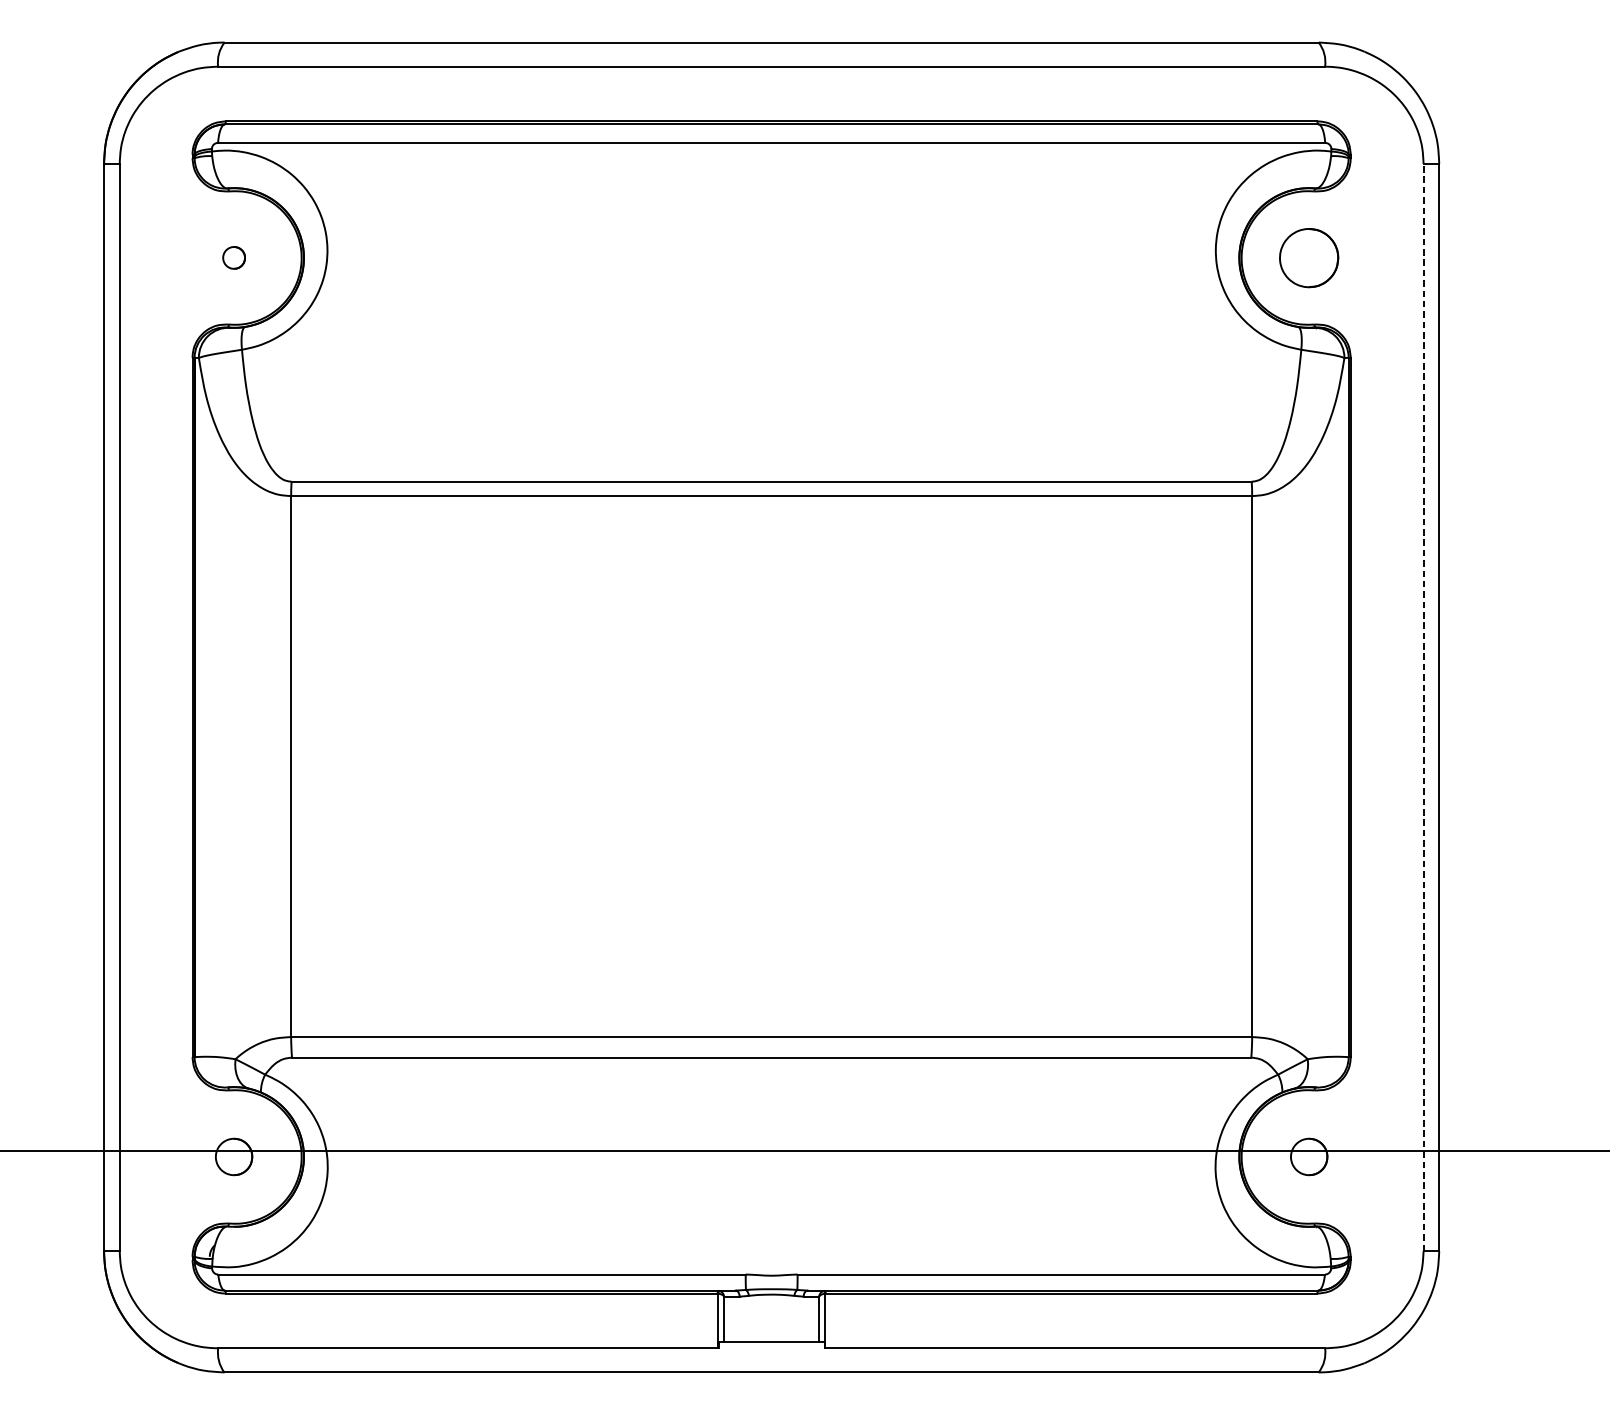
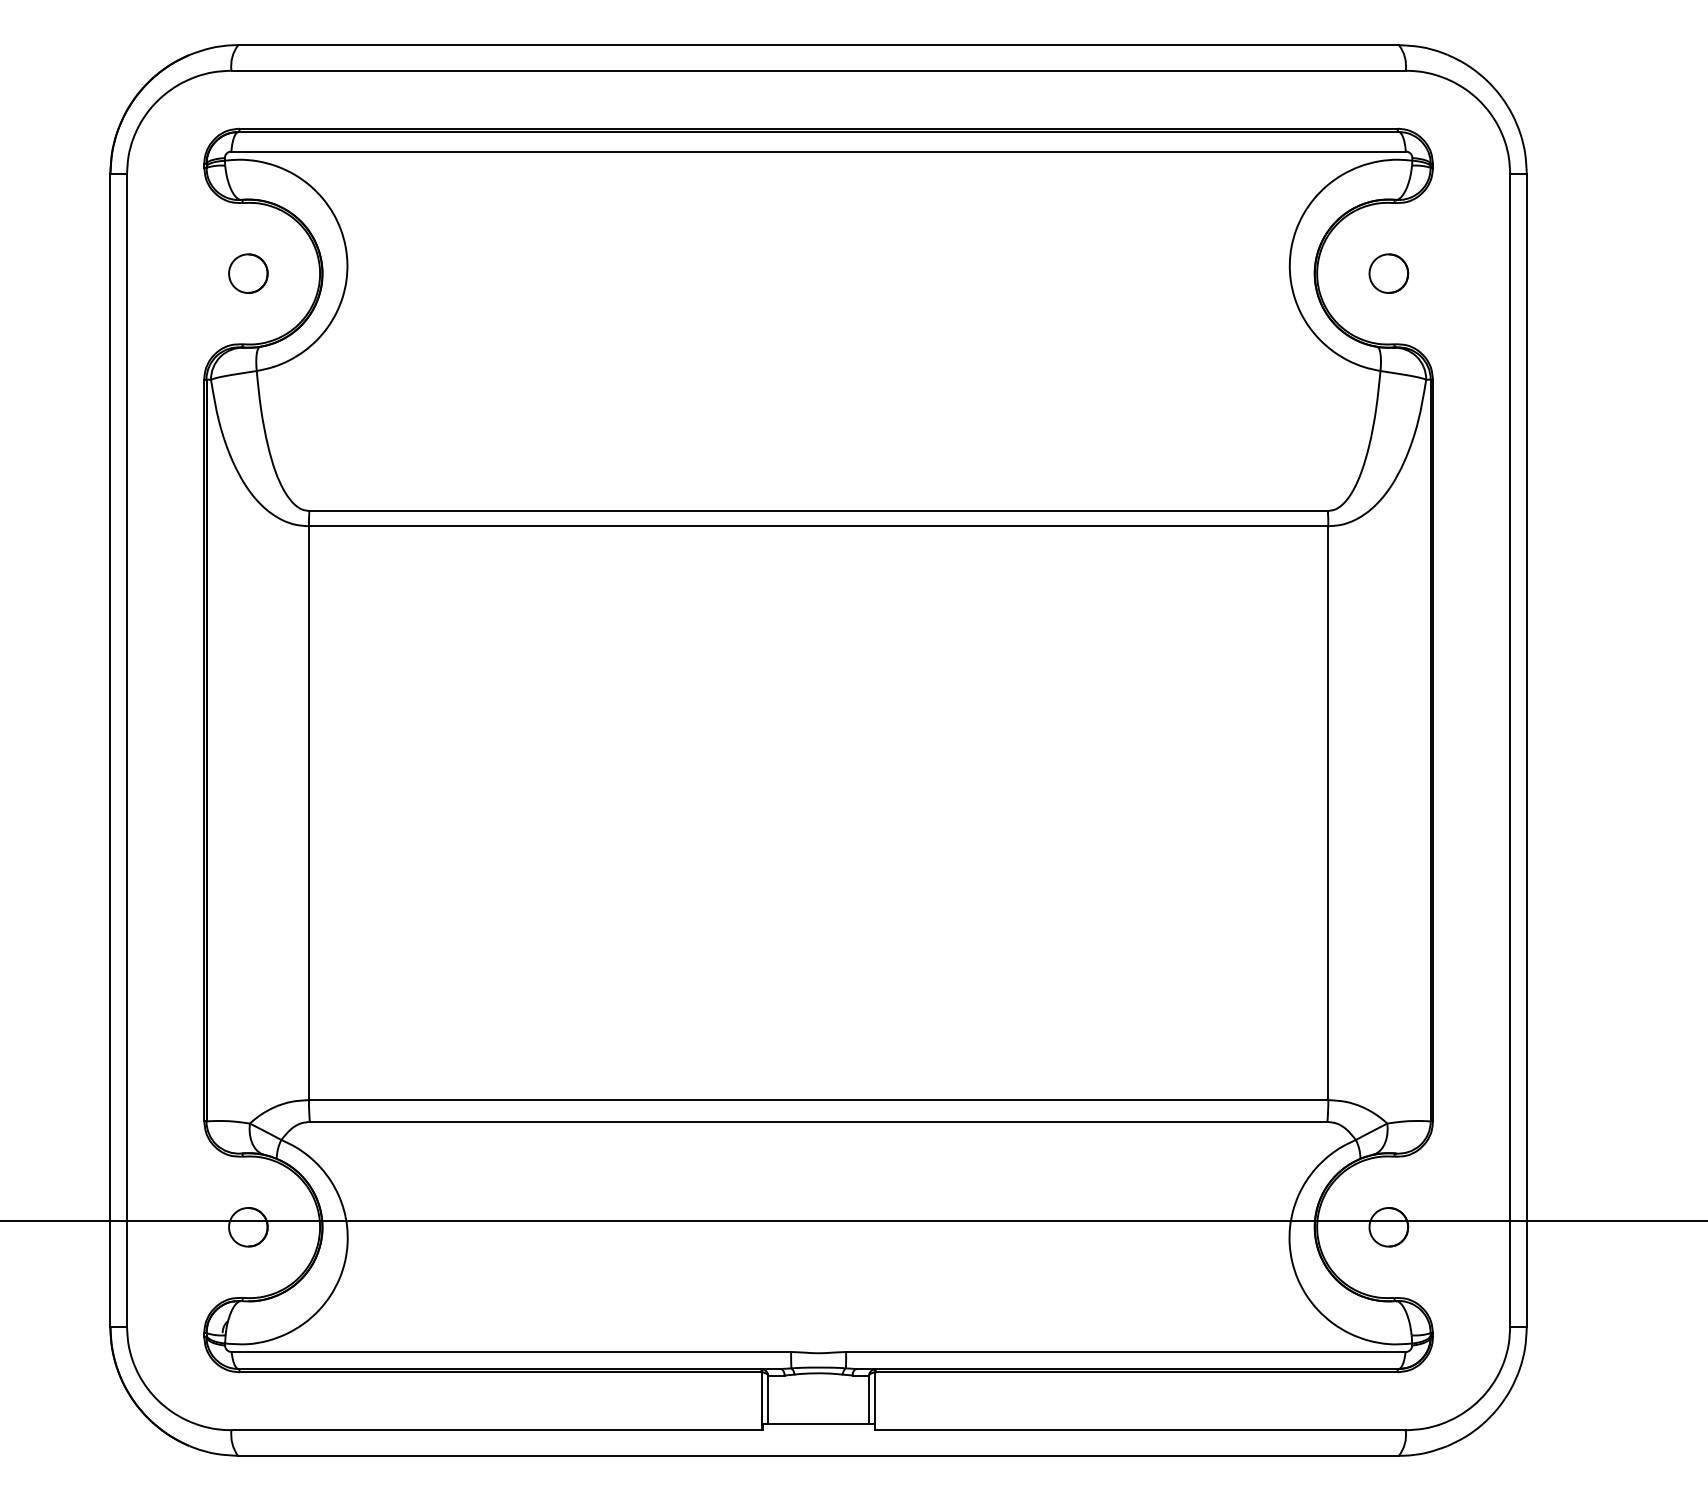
part: (234, 257) -> (248, 273), size x1.67
part: (1308, 257) -> (1388, 273), size x0.62
line: (1423, 707) -> (1510, 750), dashed -> solid

